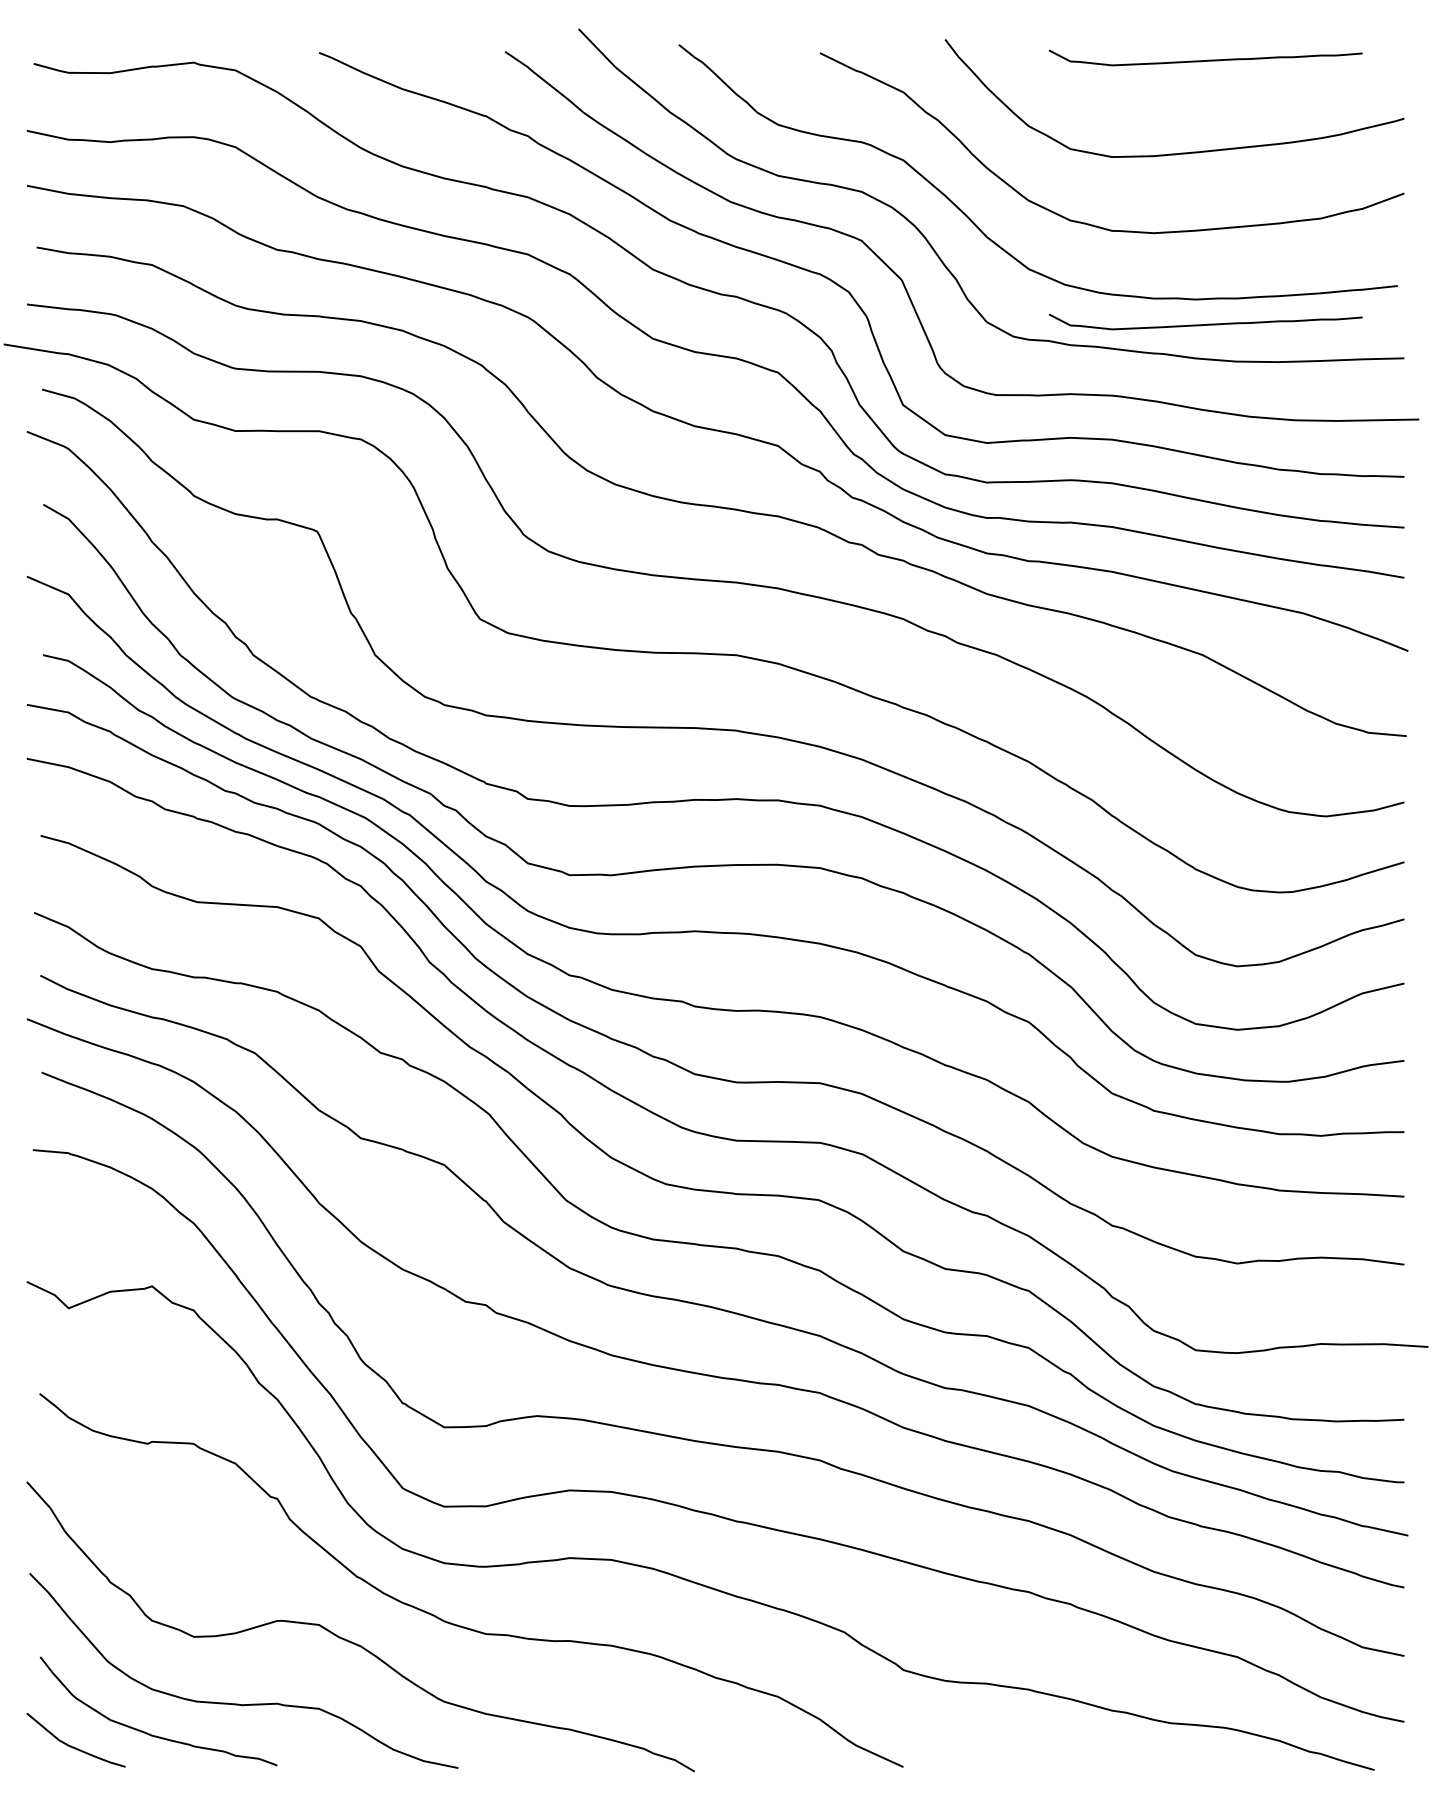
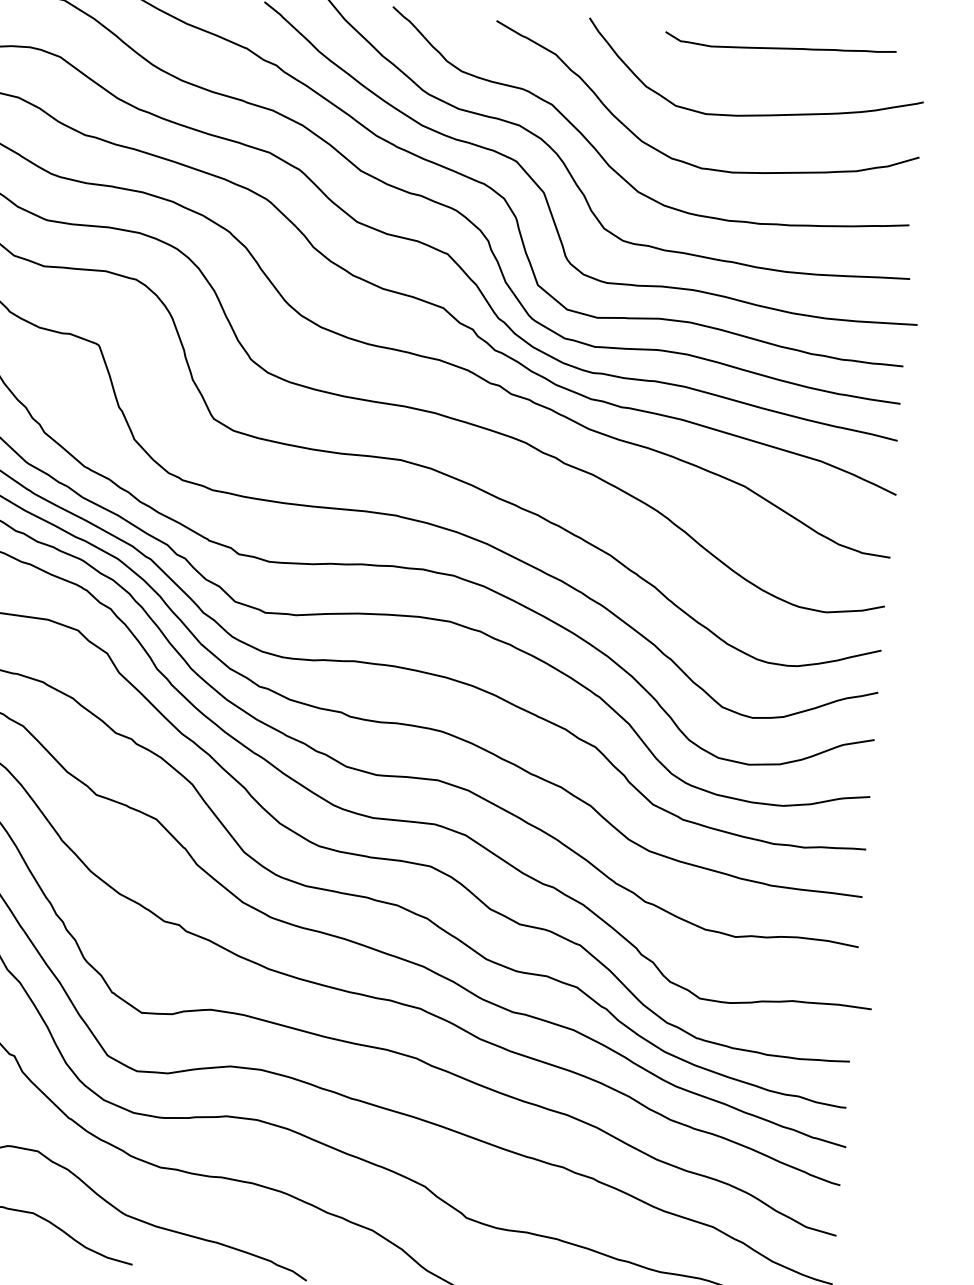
curve: (1207, 323) -> (766, 242), removed

